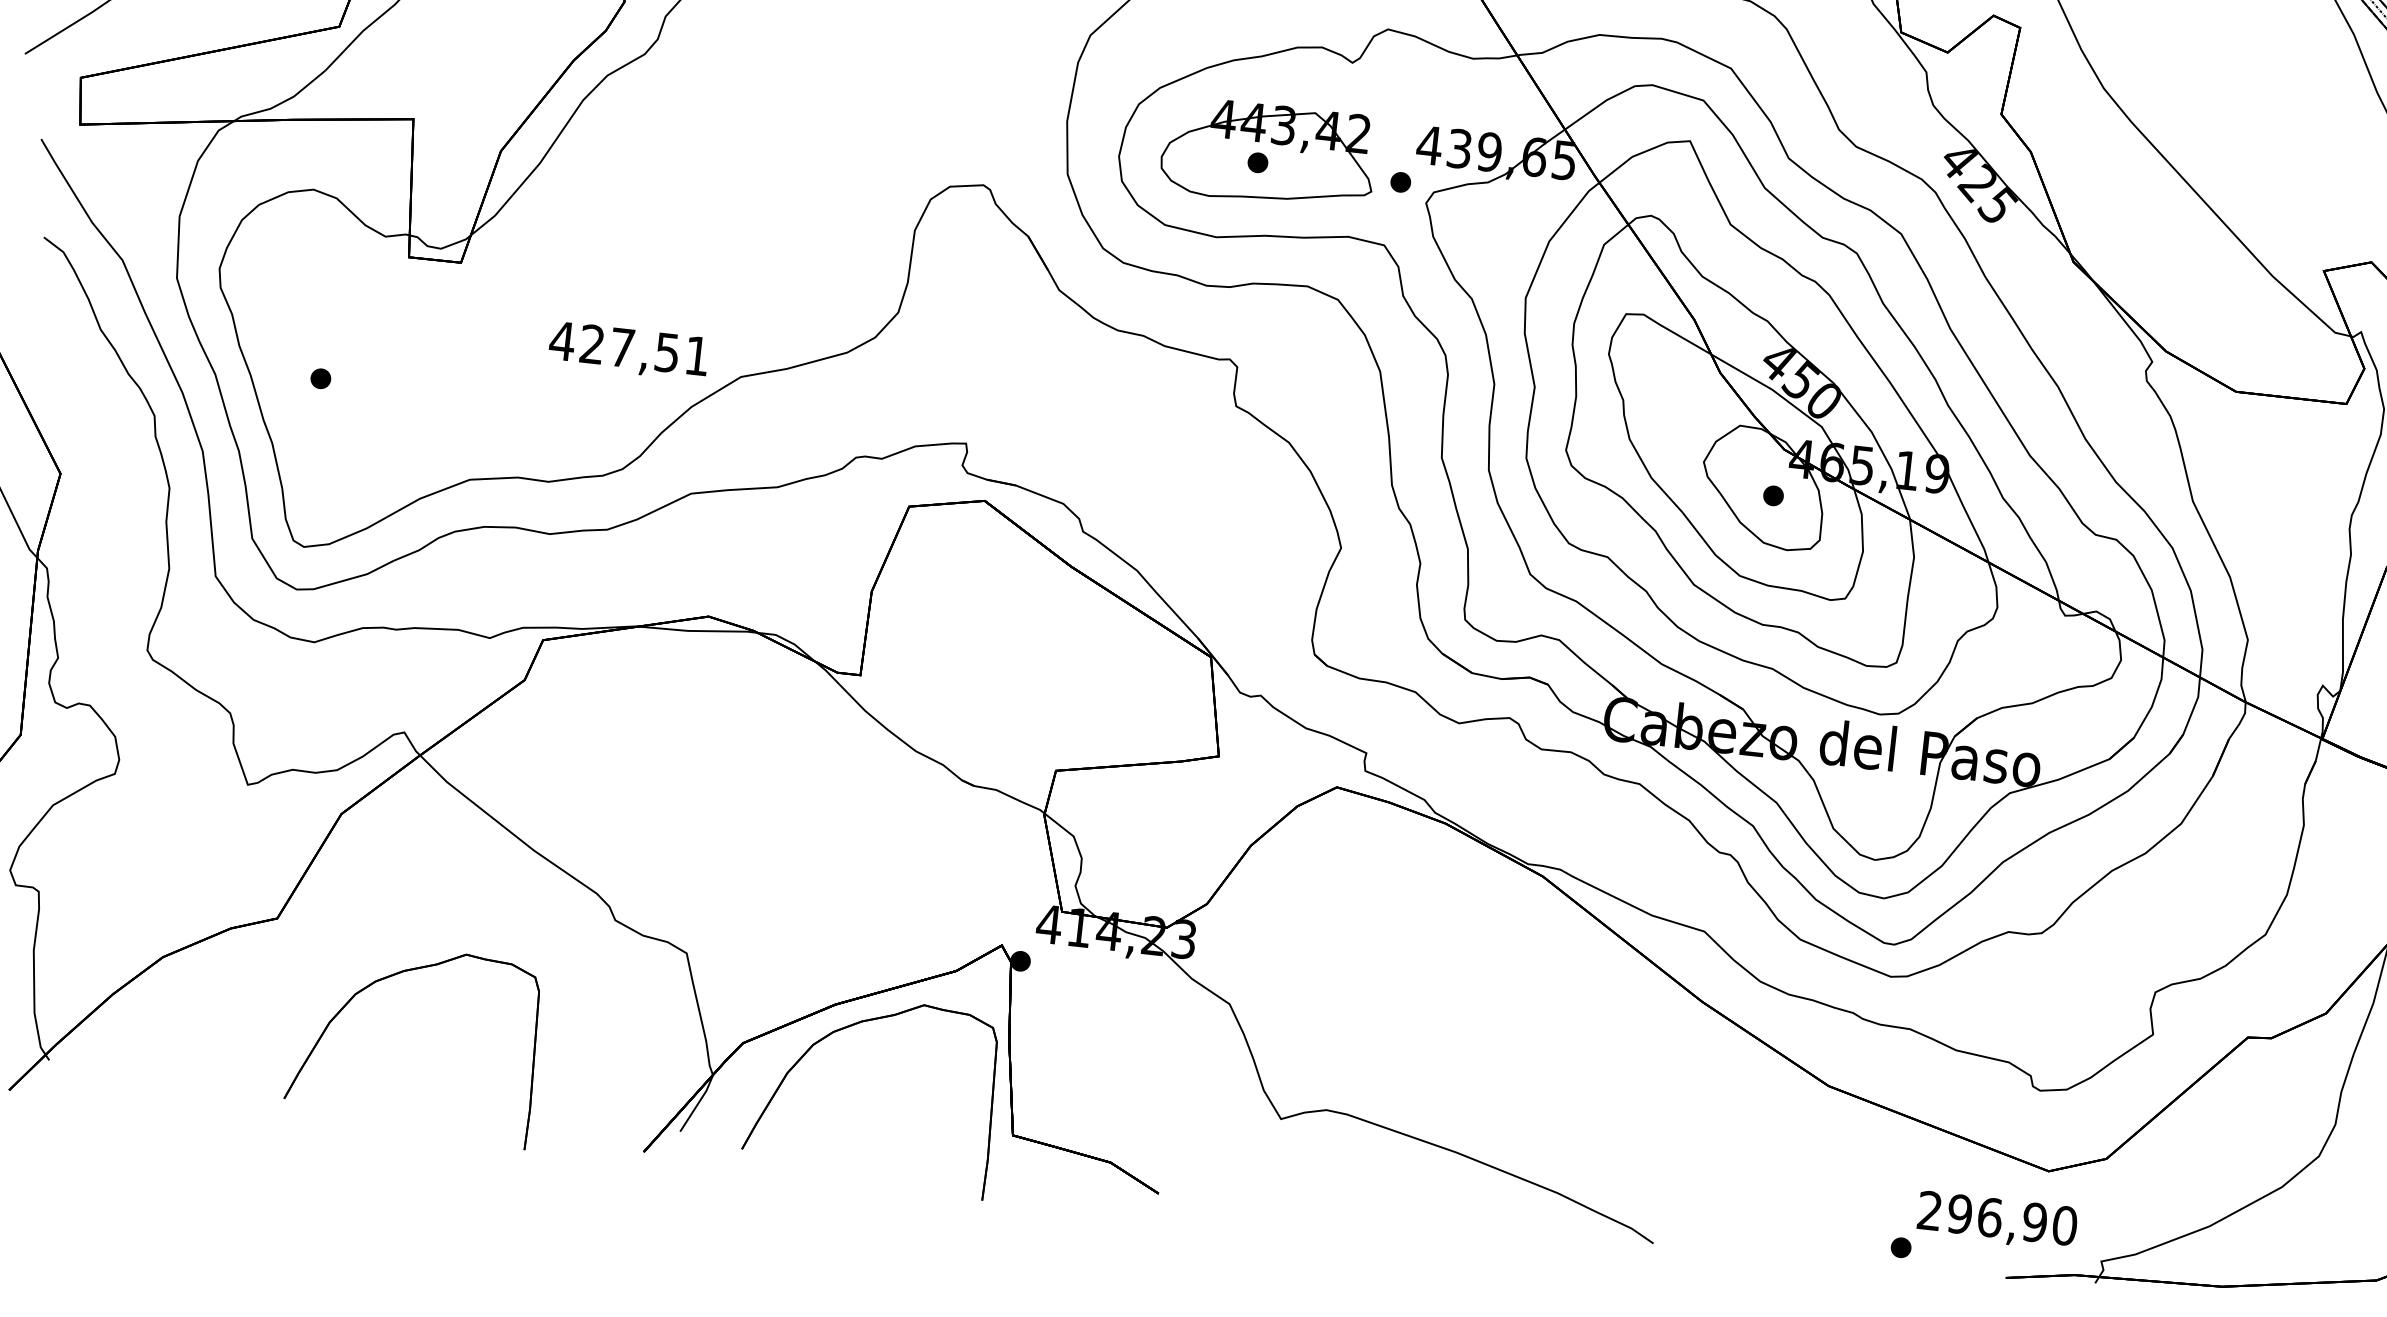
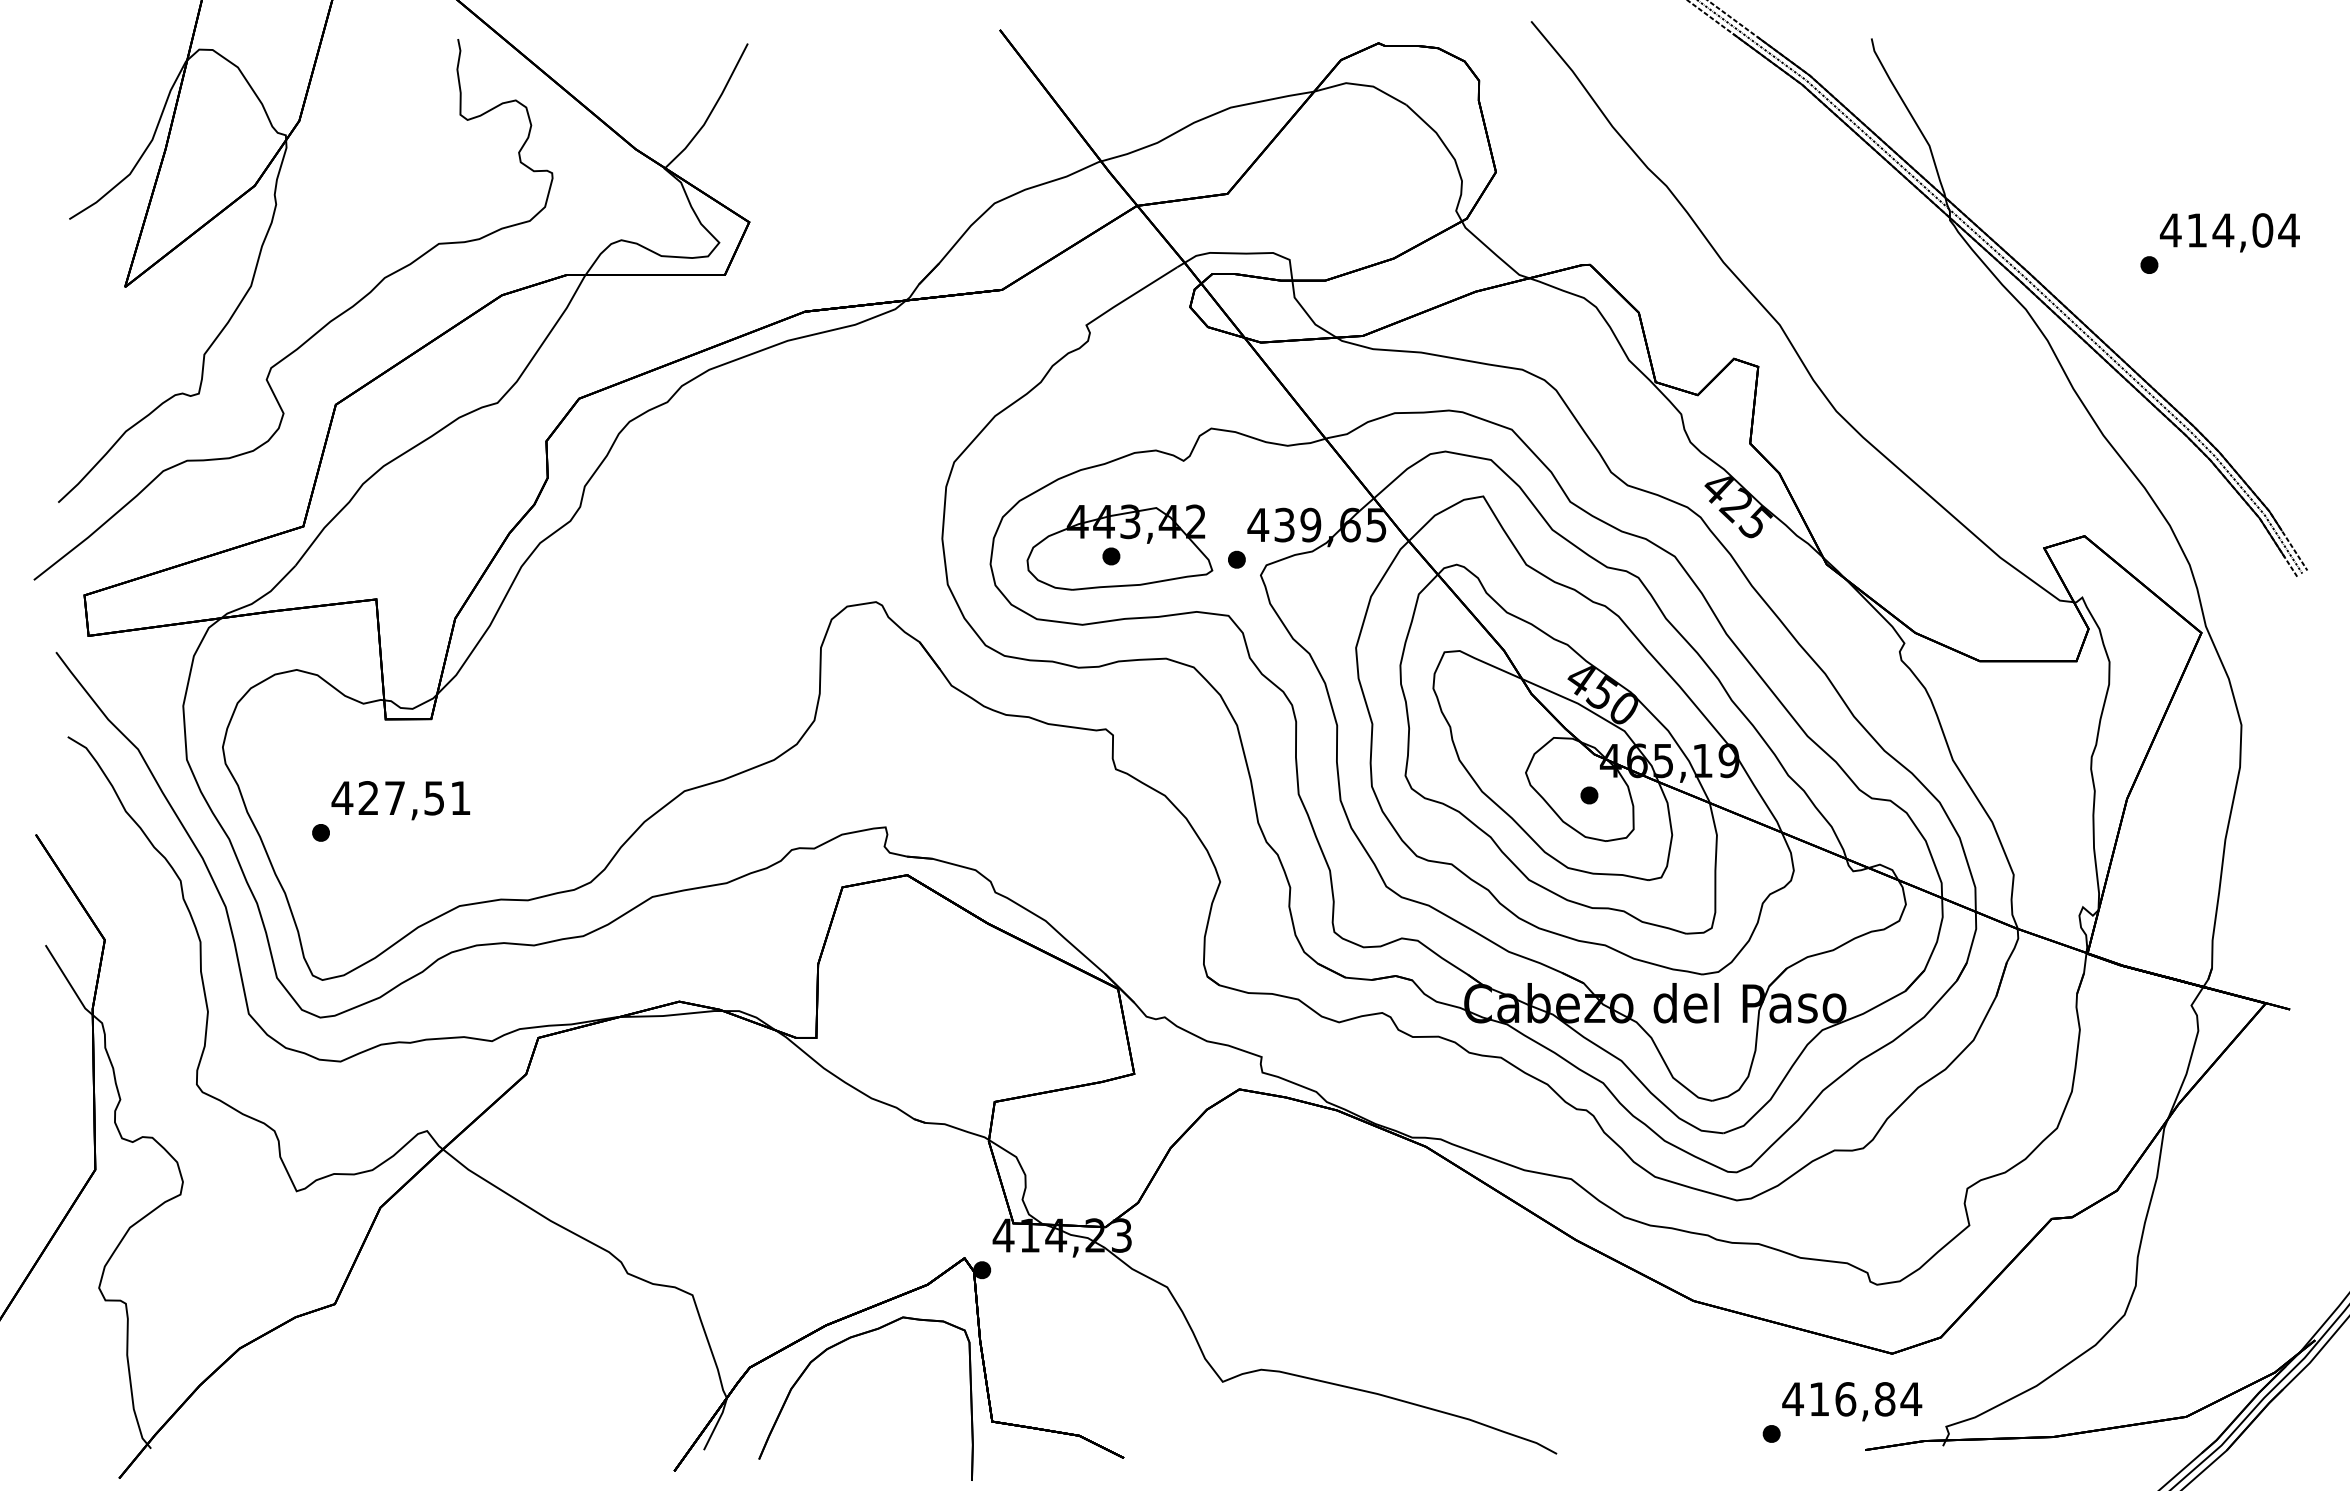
text: (628, 351) -> (400, 800), moved
part: (390, 977) -> (438, 1344), removed
text: (1997, 1218) -> (1852, 1399), 296,90 -> 416,84

